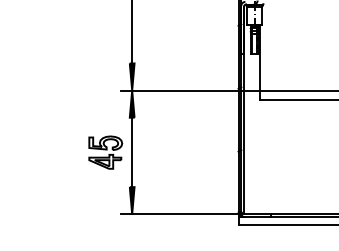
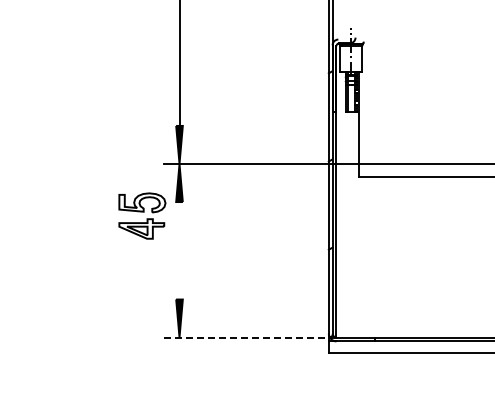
part: (105, 152) -> (142, 215), moved
line: (132, 152) -> (179, 250), removed
line: (182, 214) -> (249, 337), solid -> dashed

